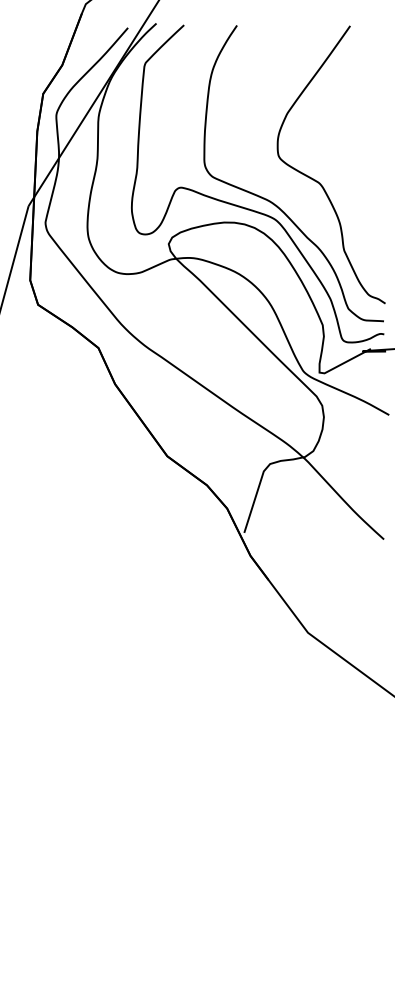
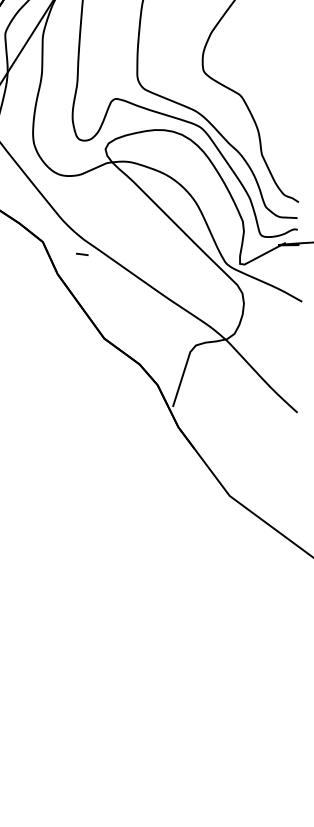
line: (142, 361) -> (82, 253), added

